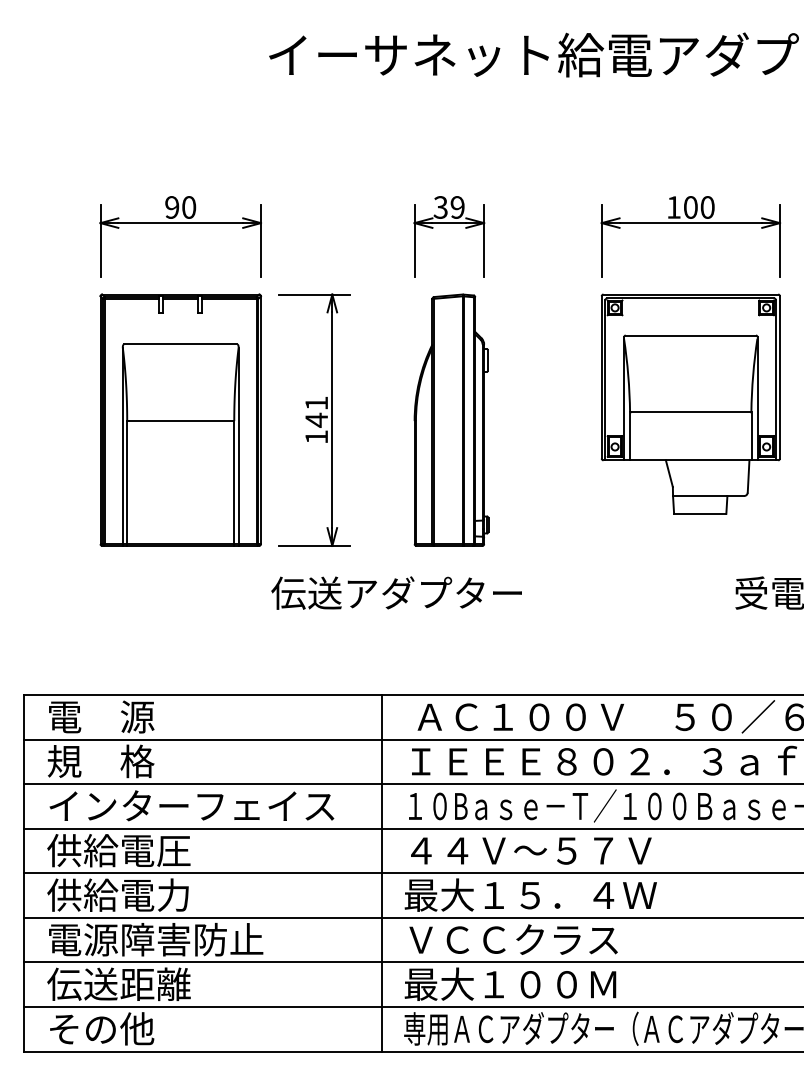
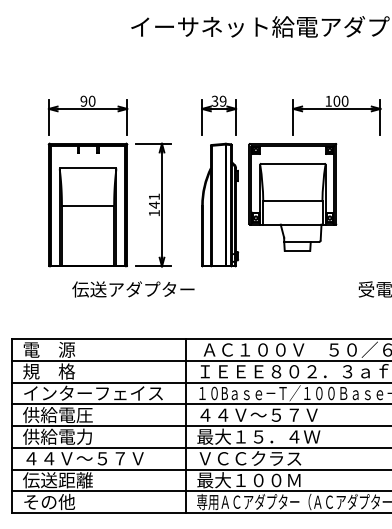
part: (689, 404) -> (292, 197), moved
text: (396, 593) -> (133, 289), moved
text: (171, 939) -> (83, 458), 電源障害防止 -> ４４Ｖ～５７Ｖ

